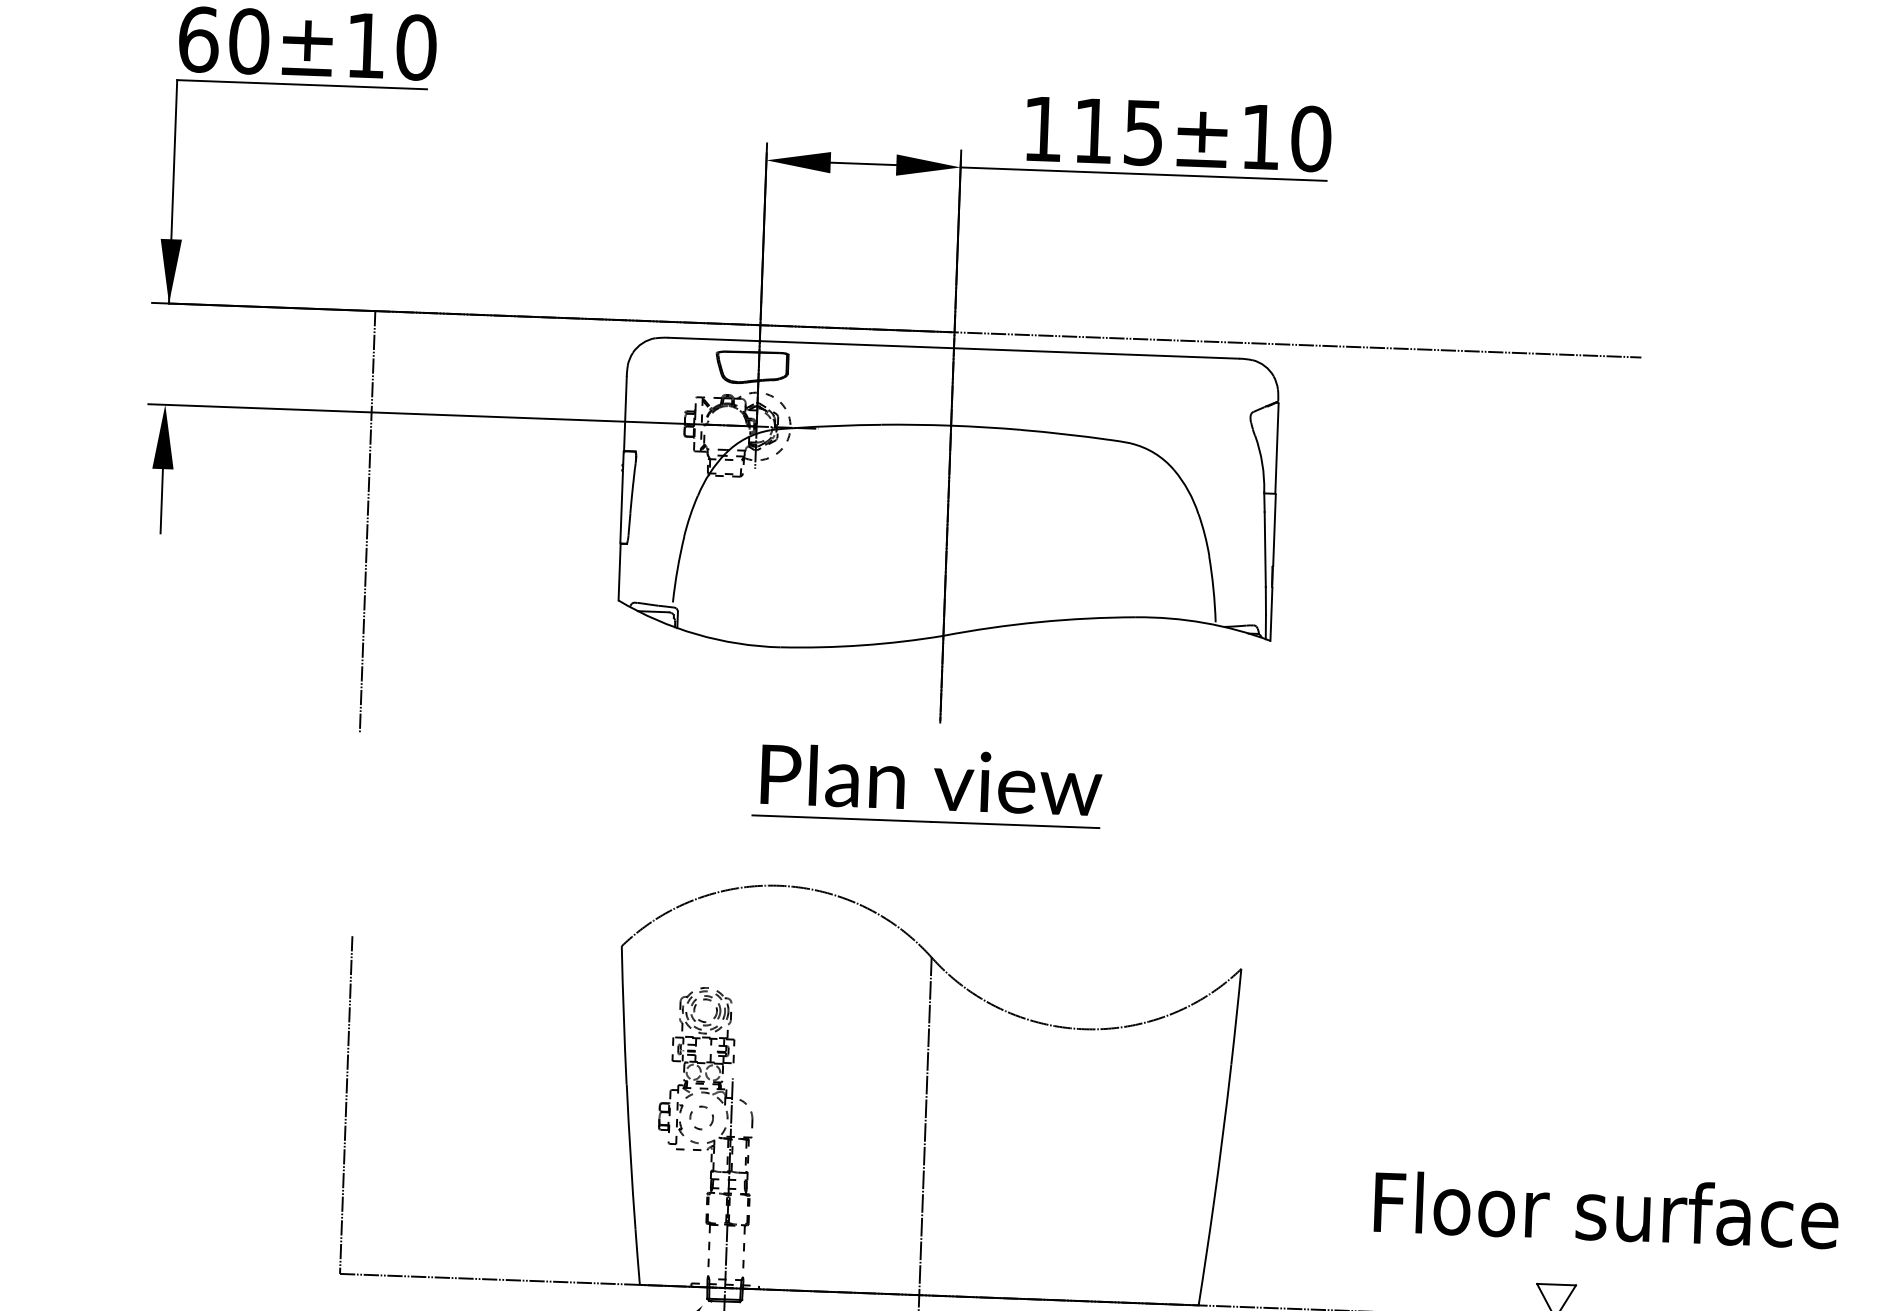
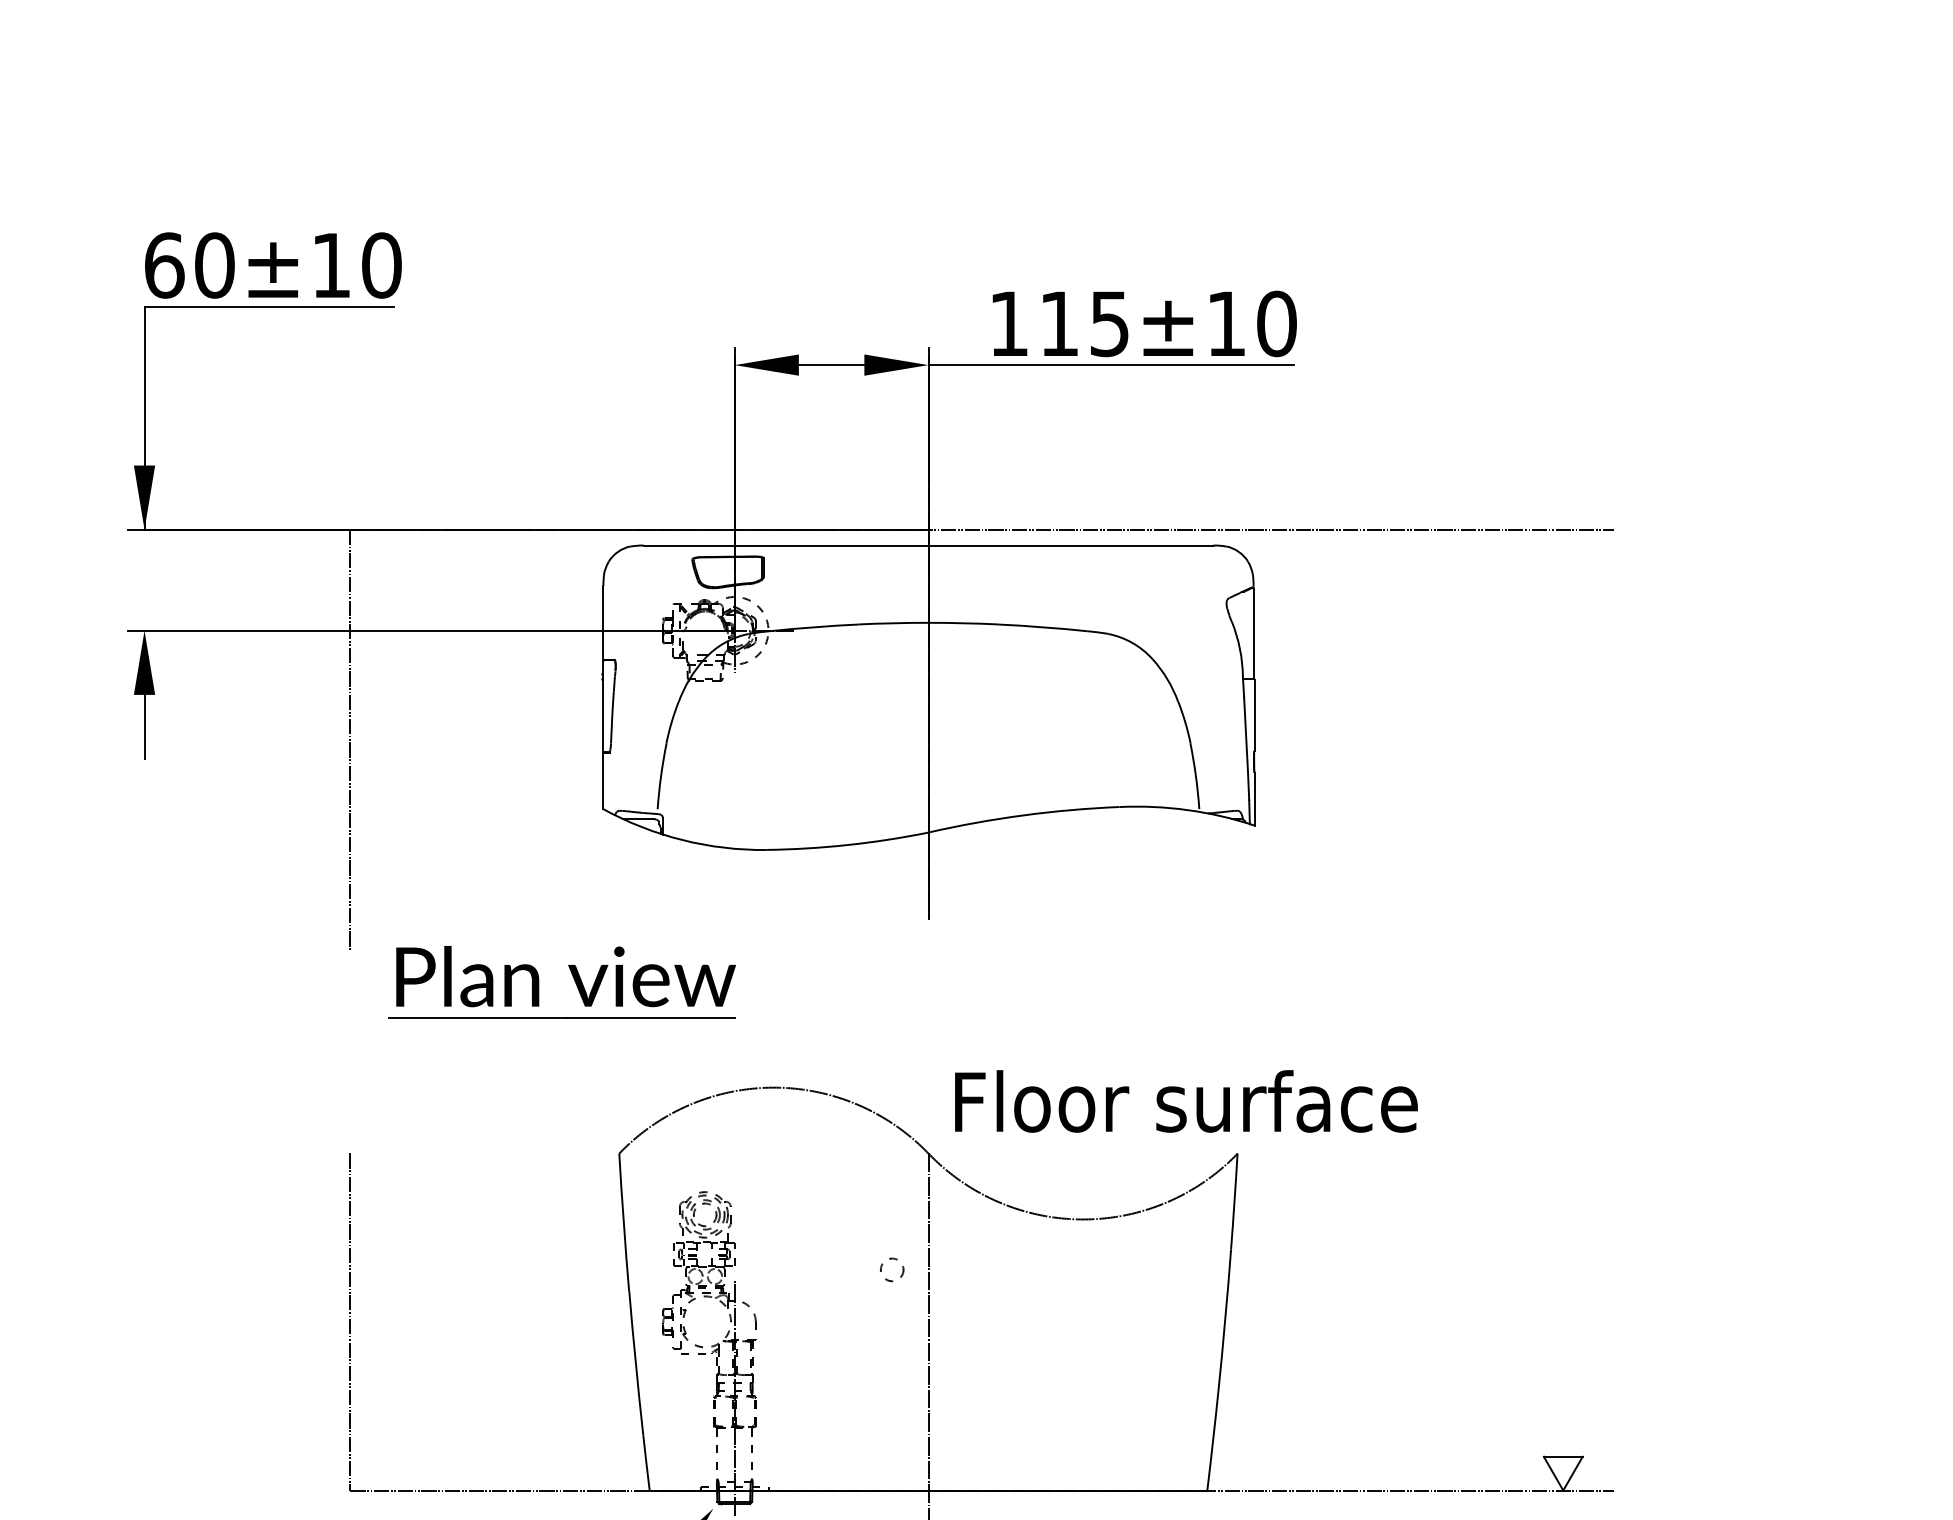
part: (939, 783) -> (573, 979), moved
circle: (702, 1117) -> (892, 1269), moved
text: (1606, 1209) -> (1186, 1101), moved

